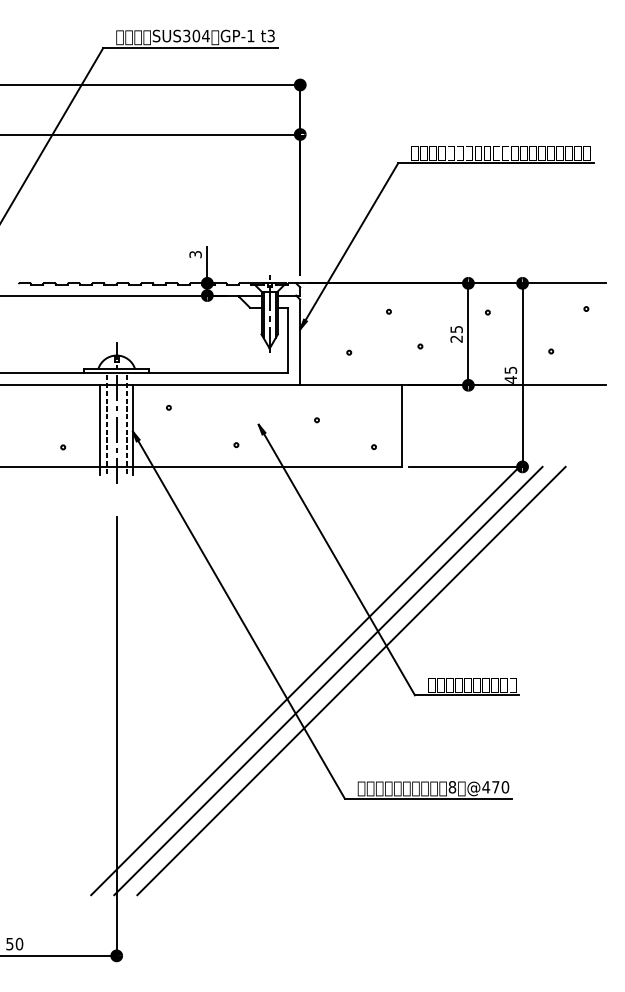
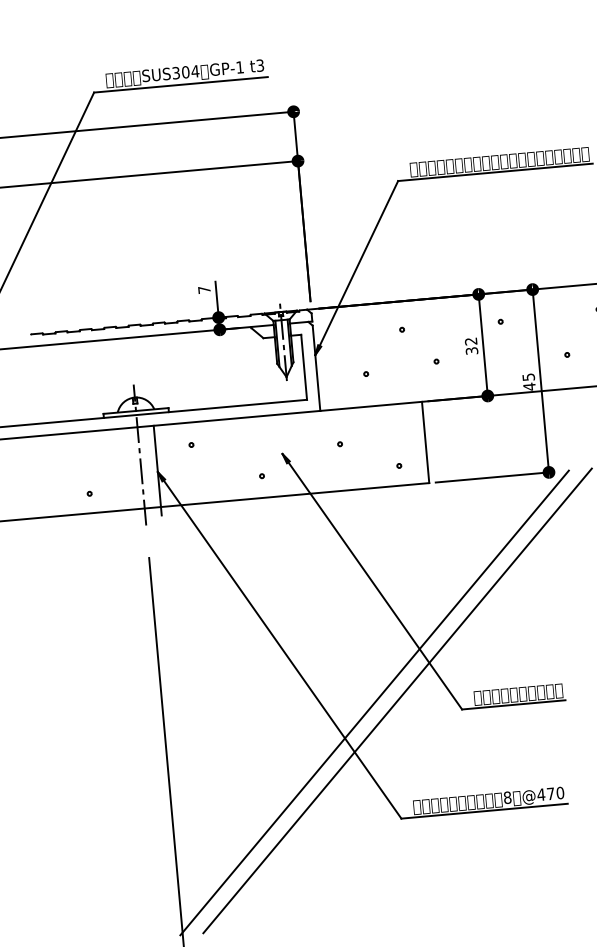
text: (195, 254) -> (204, 289), 3 -> 7
text: (456, 334) -> (471, 346), 25 -> 32
line: (106, 423) -> (130, 466), removed
line: (126, 423) -> (150, 464), removed
line: (100, 430) -> (125, 473), removed
line: (305, 680) -> (351, 704), removed

